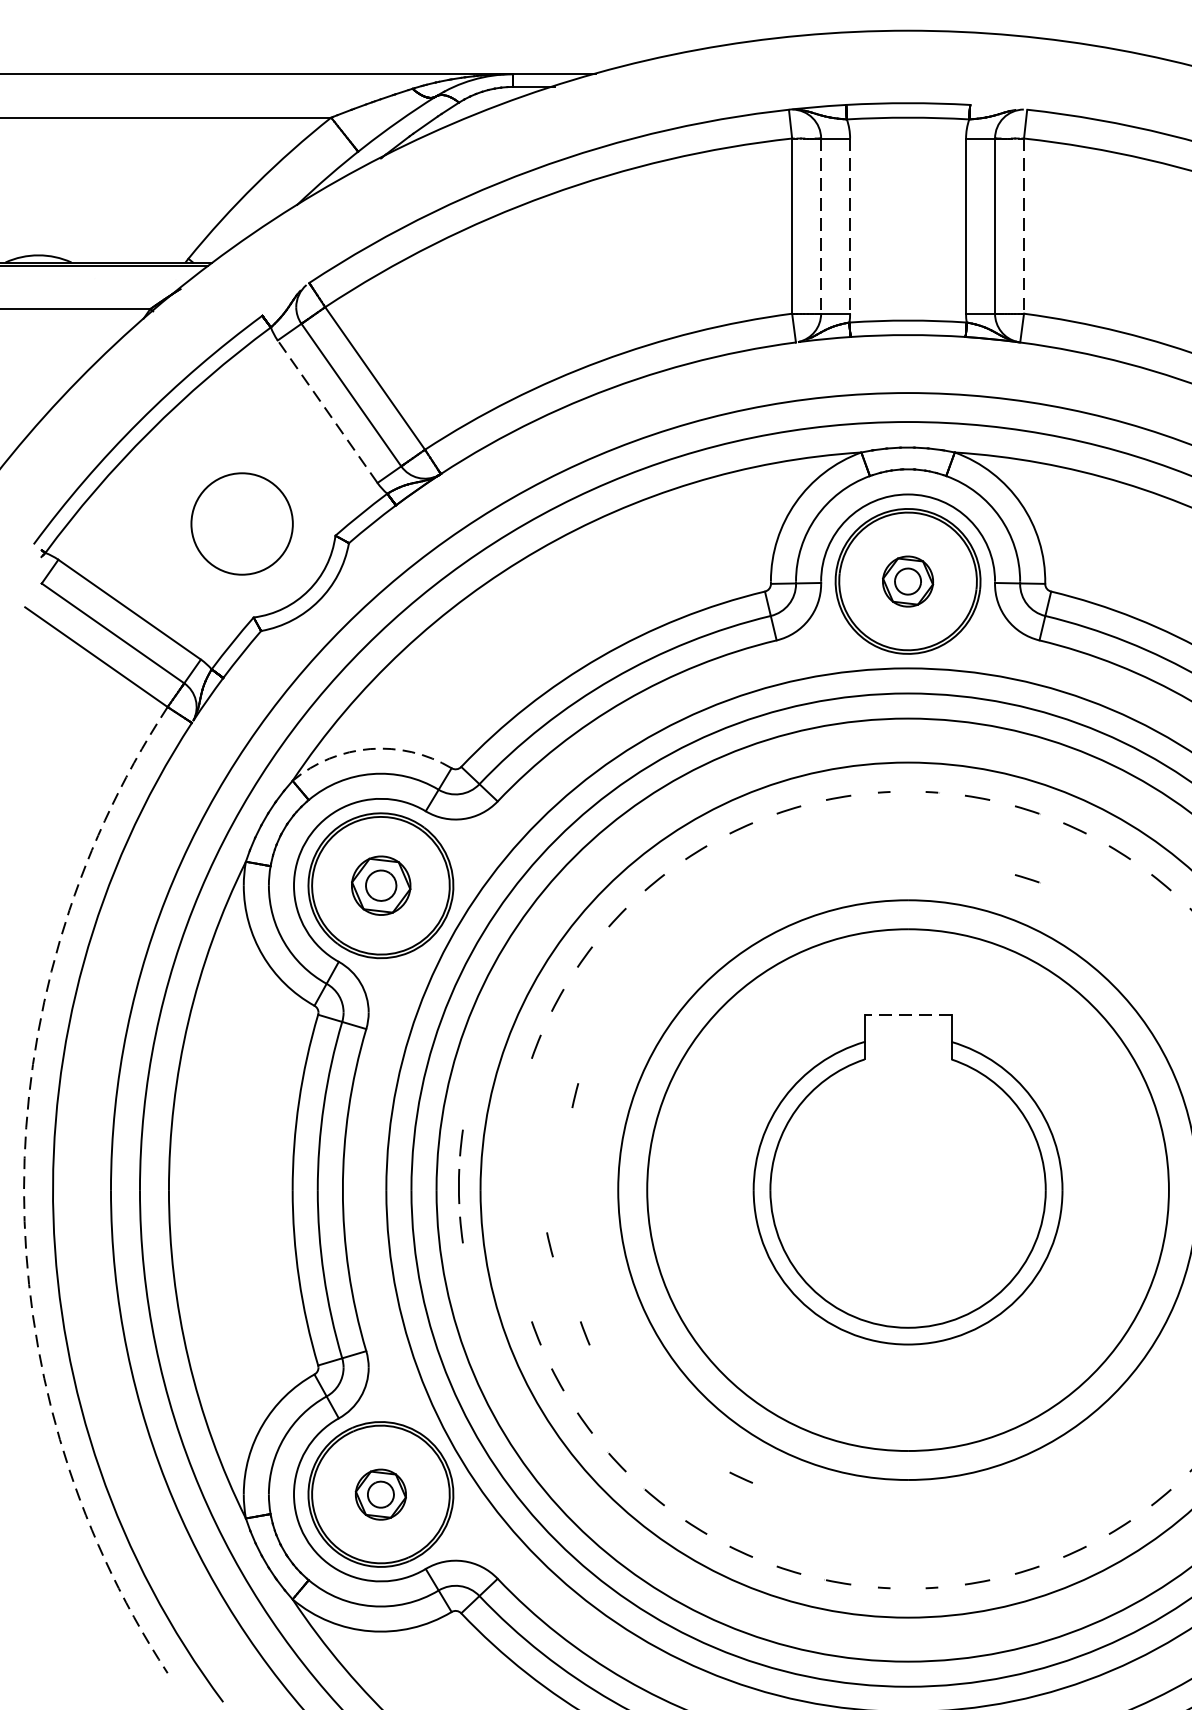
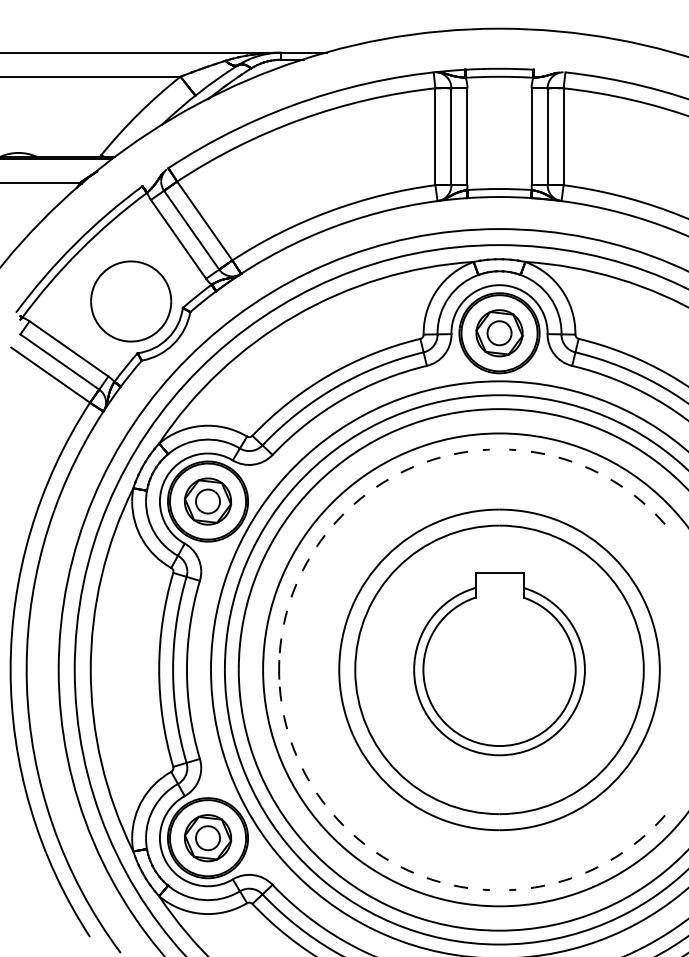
line: (821, 227) -> (451, 137), dashed -> solid
line: (850, 227) -> (467, 137), dashed -> solid
line: (1023, 227) -> (563, 137), dashed -> solid
line: (327, 411) -> (178, 239), dashed -> solid
part: (242, 523) -> (131, 301), size x1.43
part: (908, 581) -> (499, 333), size x1.67
arc: (370, 748) -> (202, 425), dashed -> solid
line: (1027, 878) -> (565, 497), removed
part: (381, 885) -> (208, 501), size x1.43
line: (908, 1014) -> (499, 572), dashed -> solid
line: (575, 1095) -> (285, 617), moved
part: (461, 1185) -> (280, 669), moved
arc: (23, 1189) -> (10, 669), dashed -> solid
line: (549, 1245) -> (285, 722), moved
line: (584, 1332) -> (320, 748), removed
line: (739, 1476) -> (406, 828), removed
part: (380, 1494) -> (207, 838), size x1.67

